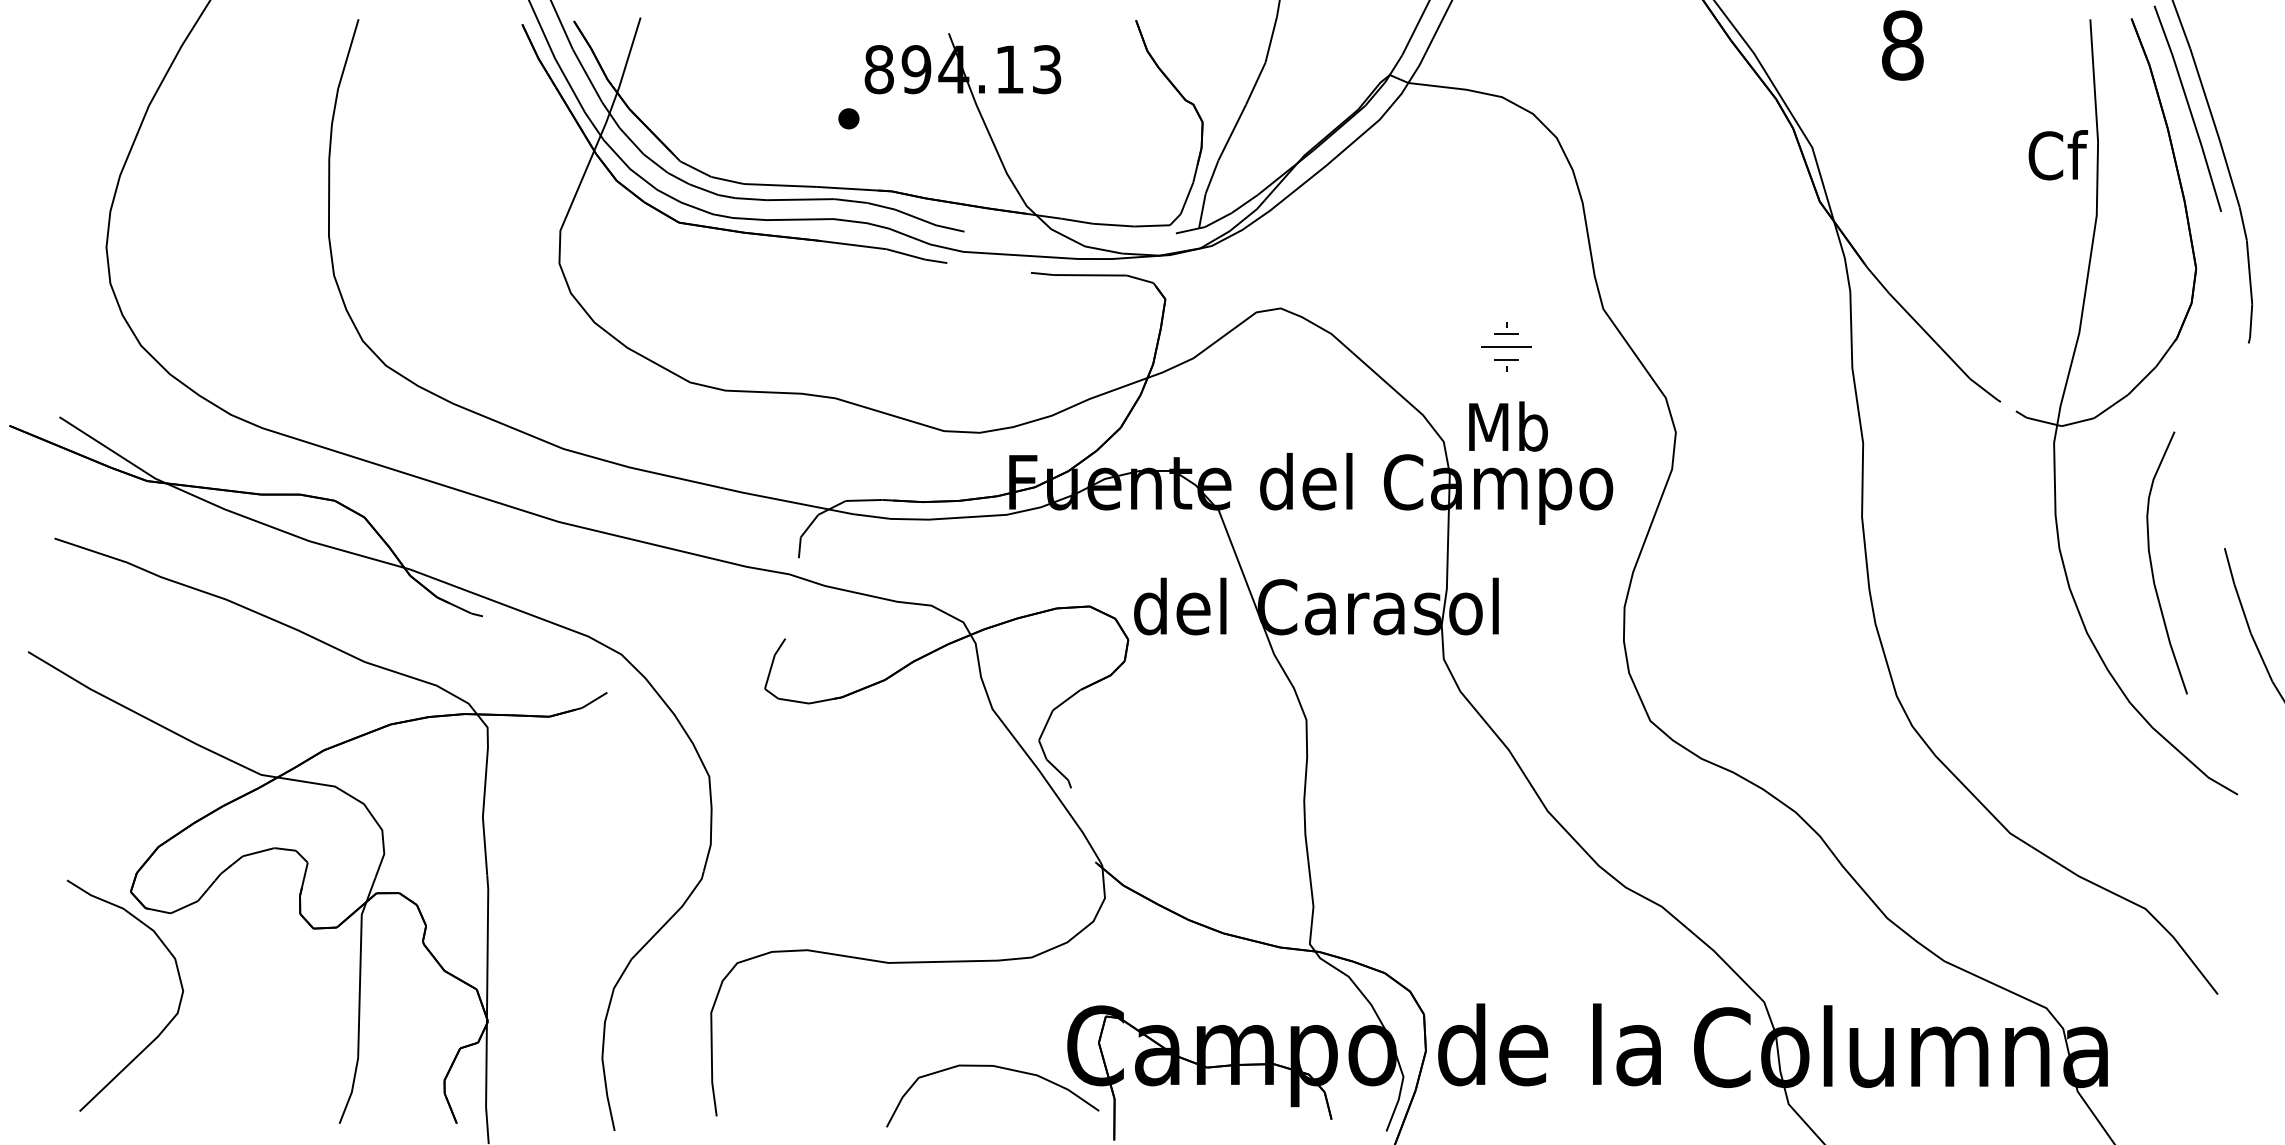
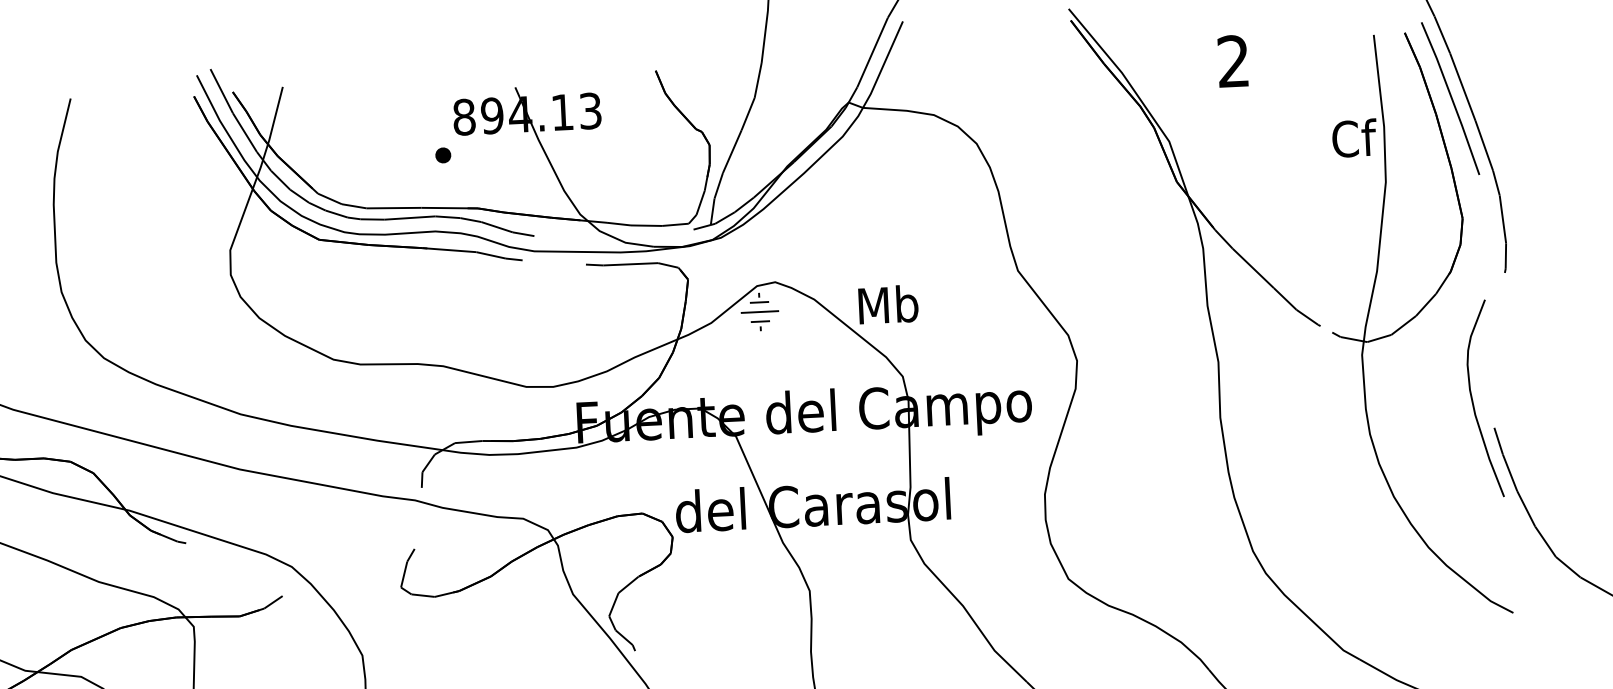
text: (1902, 45) -> (1233, 61), 8 -> 2
part: (1506, 346) -> (759, 311), moved
text: (1508, 426) -> (888, 304), moved
curve: (2152, 565) -> (1473, 401), moved

